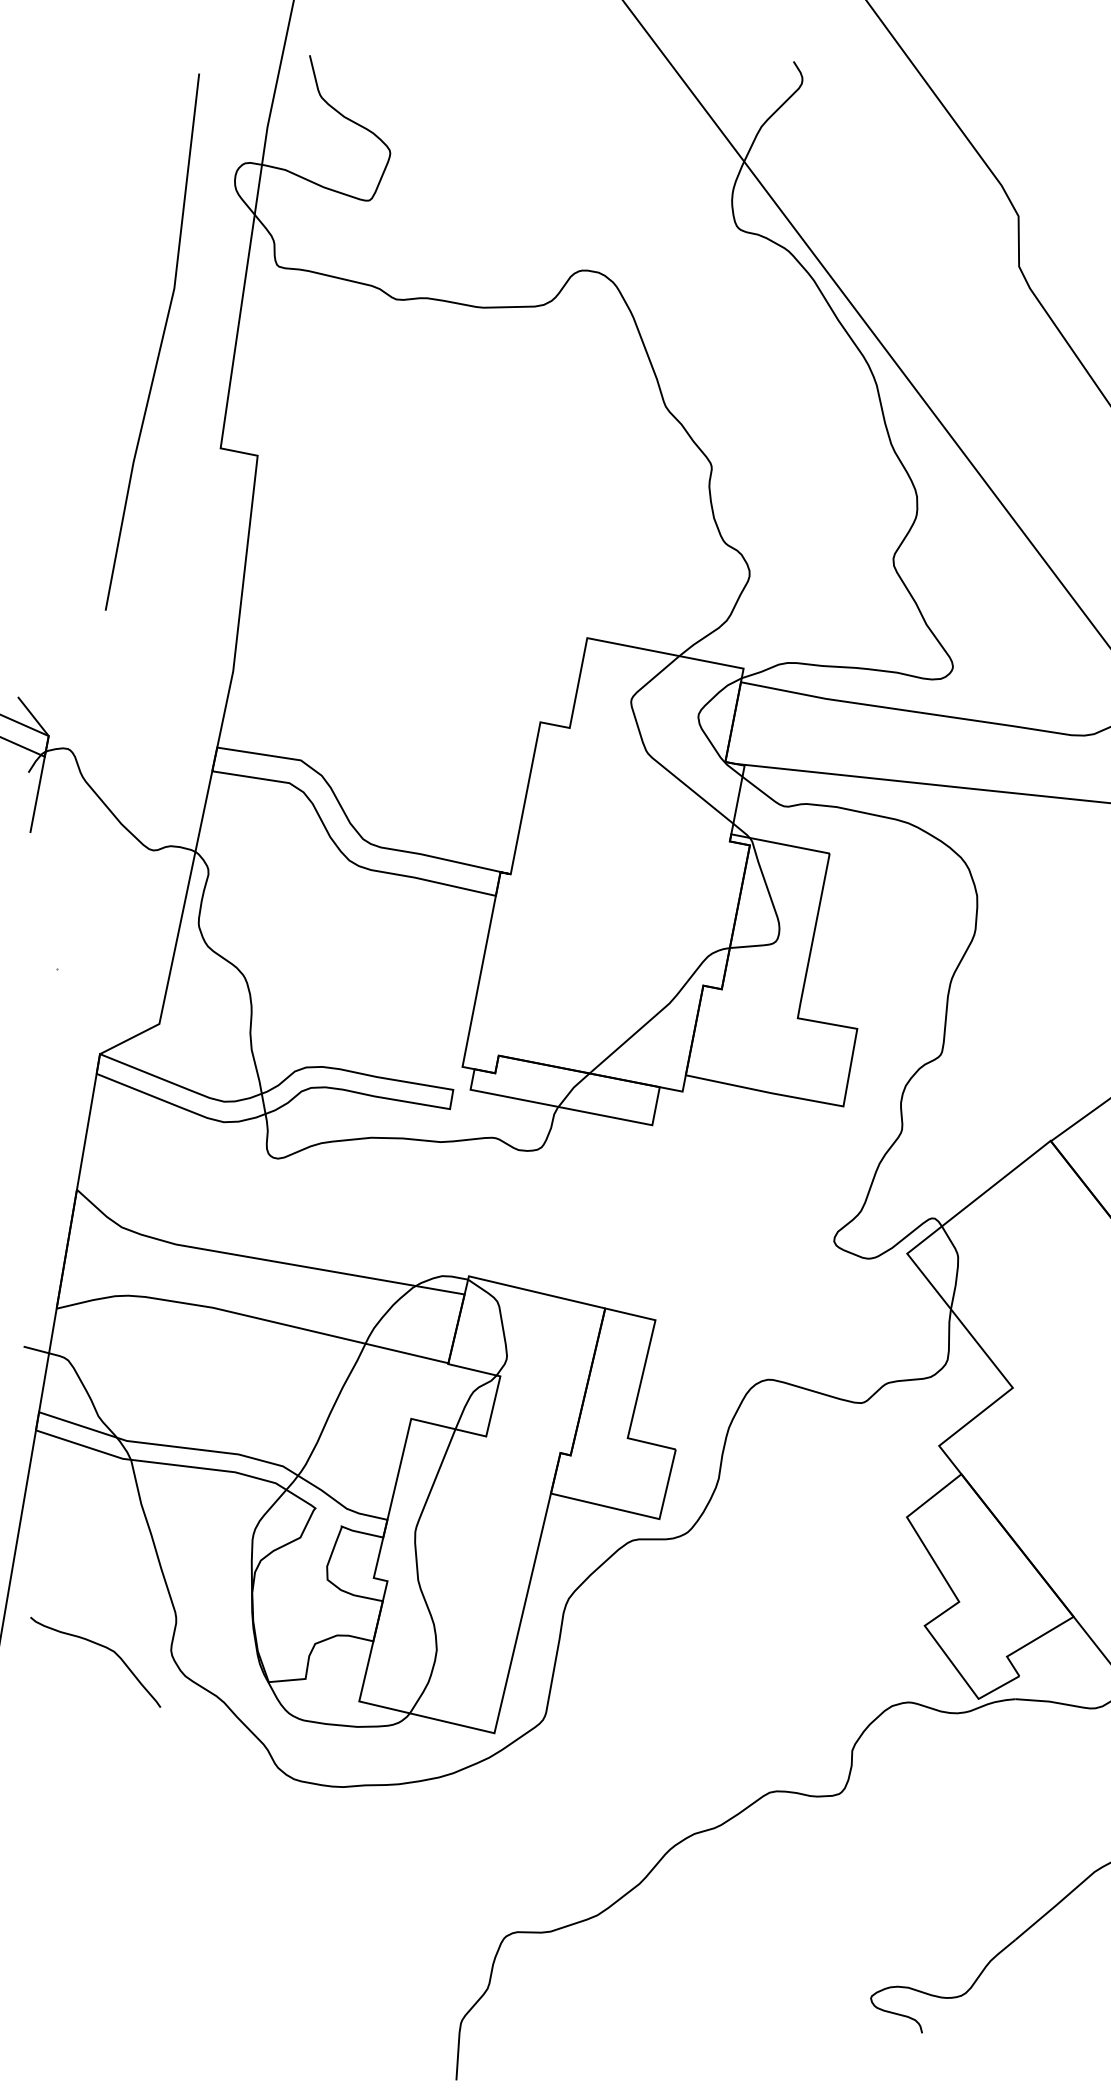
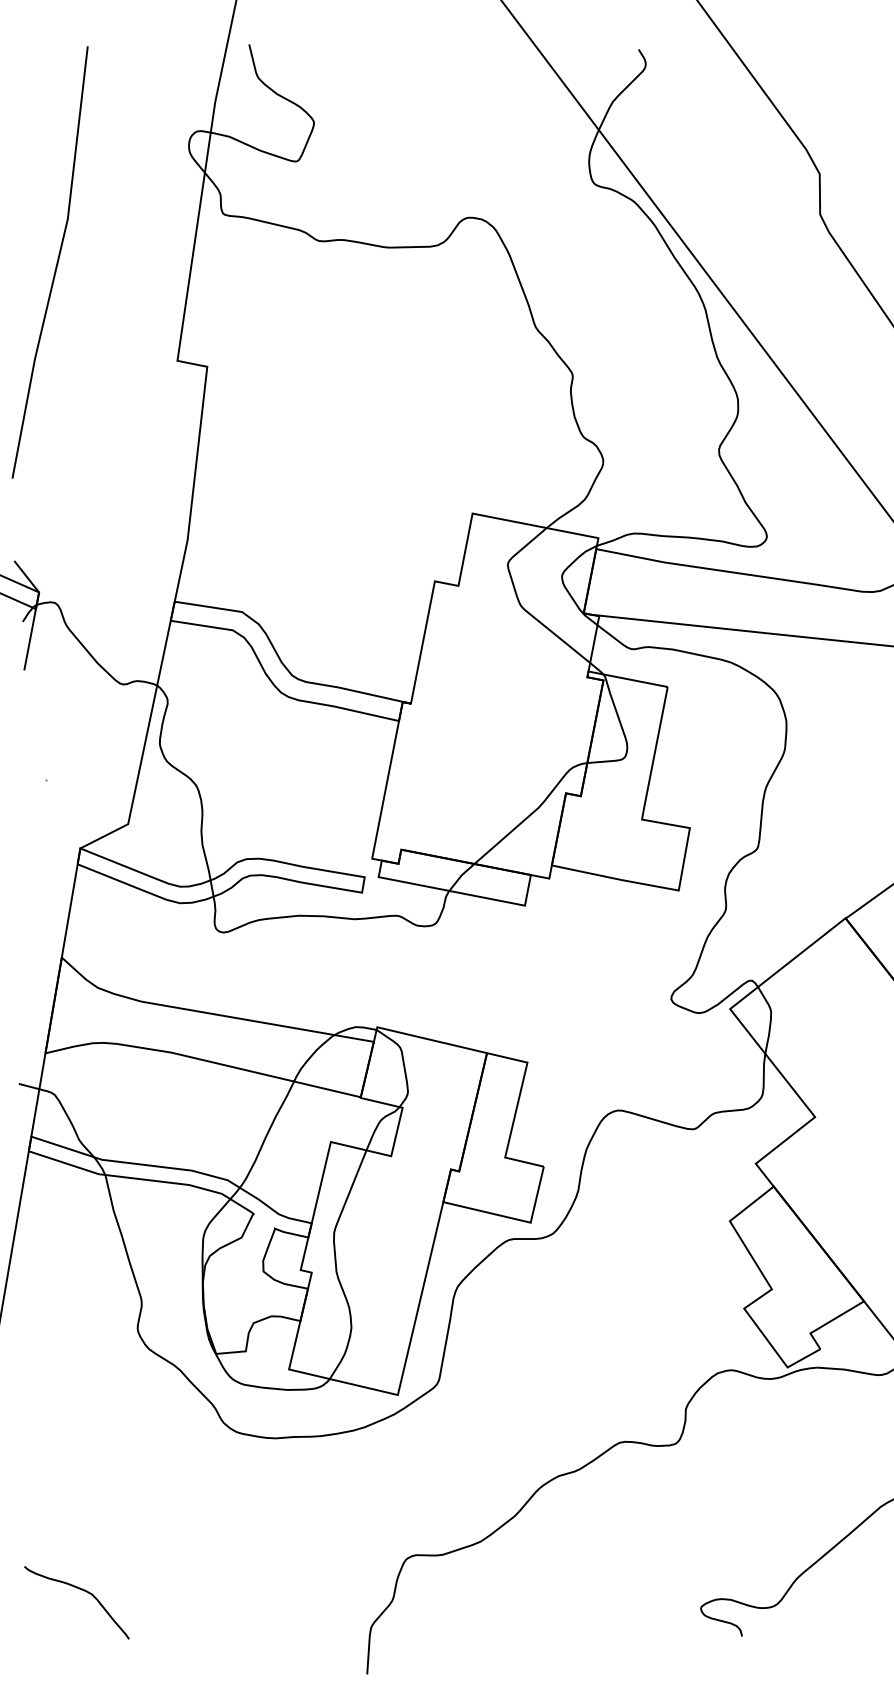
line: (160, 342) -> (56, 262), moved
curve: (100, 1646) -> (80, 1590), moved

